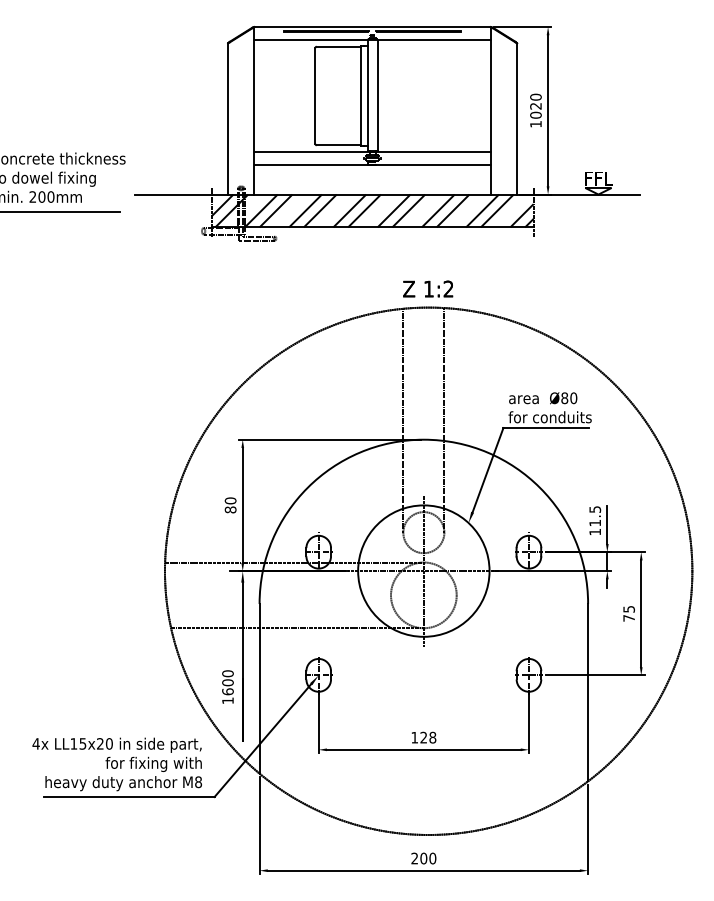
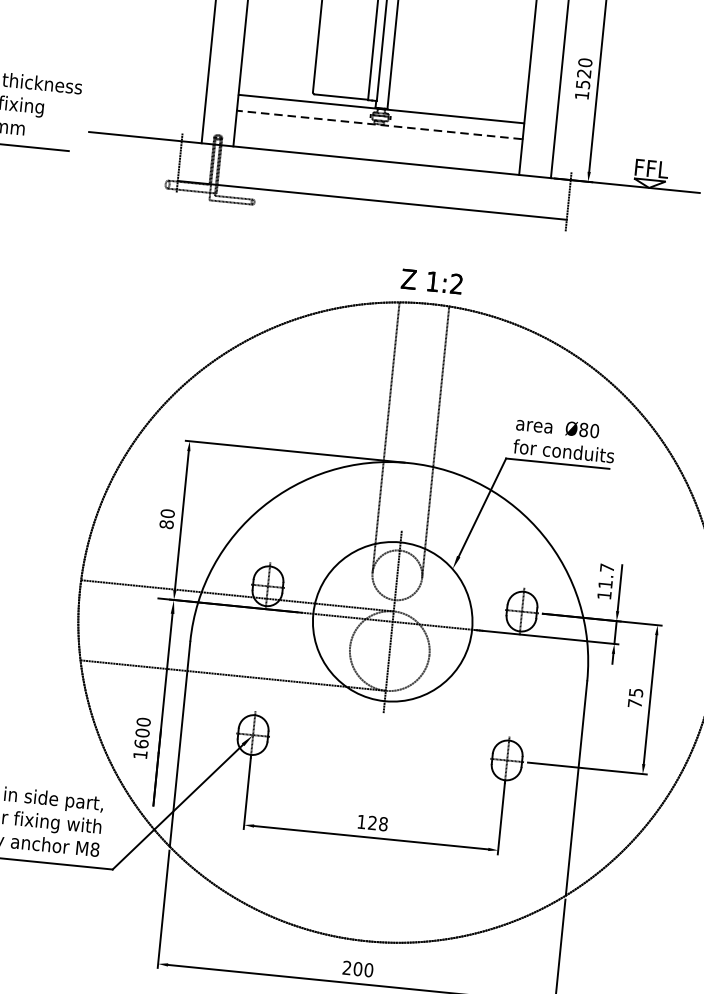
text: (535, 114) -> (582, 83), 1020 -> 1520
line: (372, 165) -> (379, 125), solid -> dashed
hatch: (372, 210) -> (374, 179), removed
text: (595, 509) -> (607, 568), 11.5 -> 11.7

